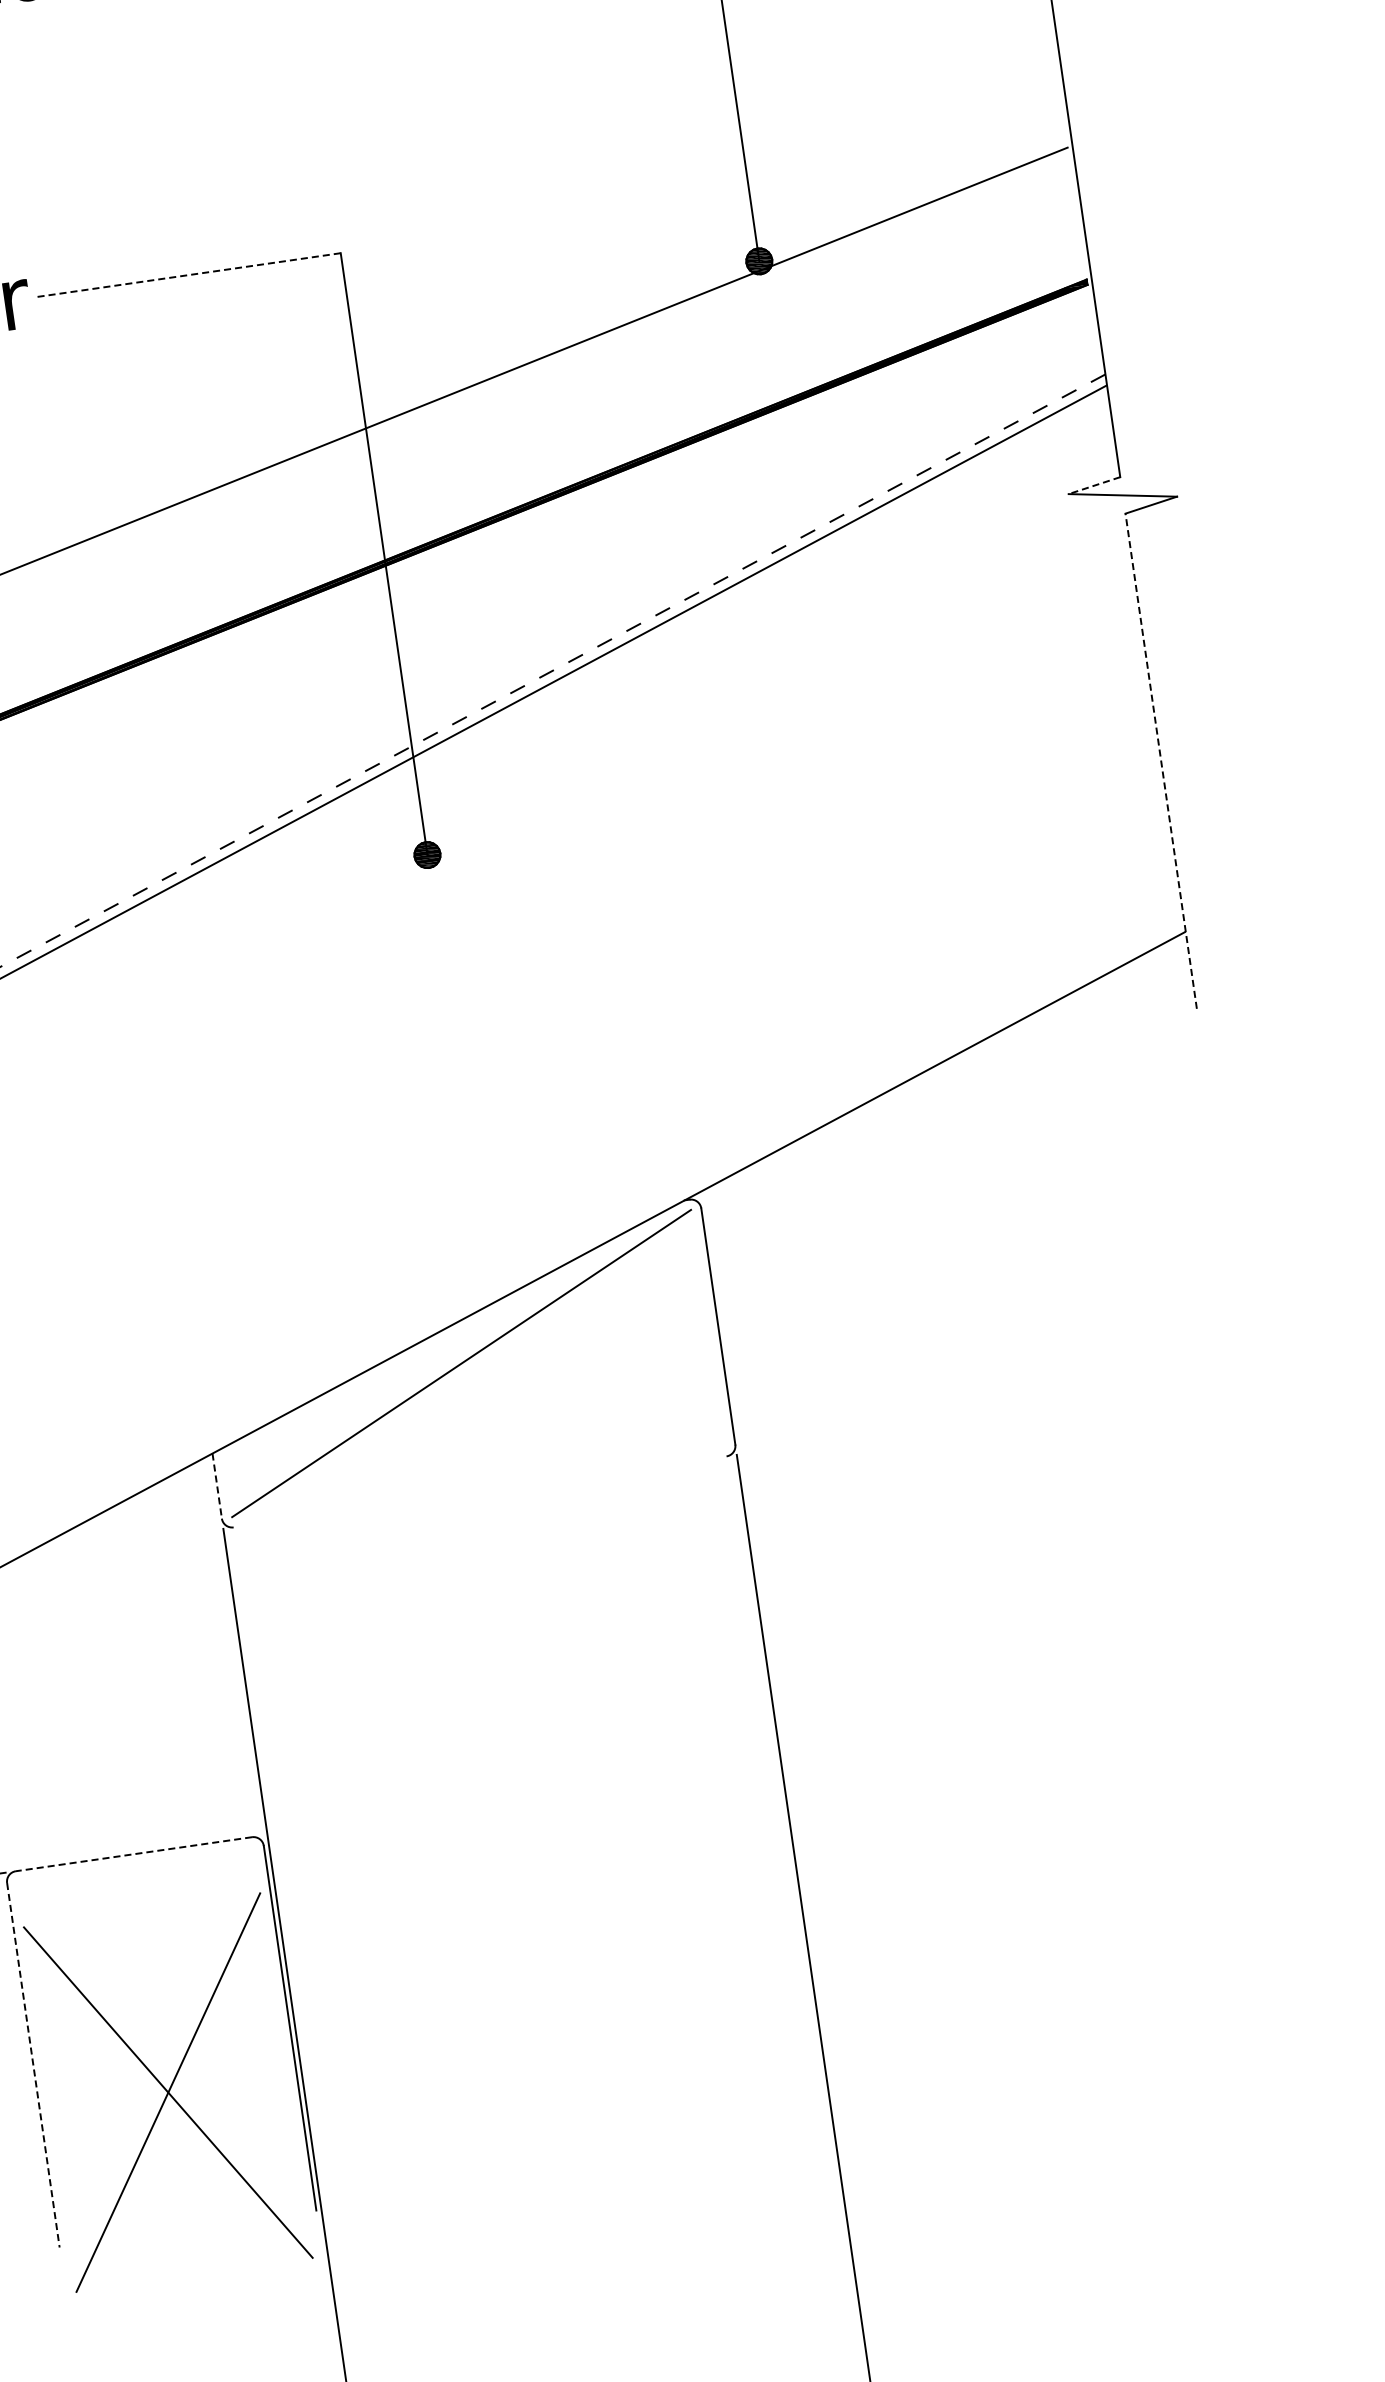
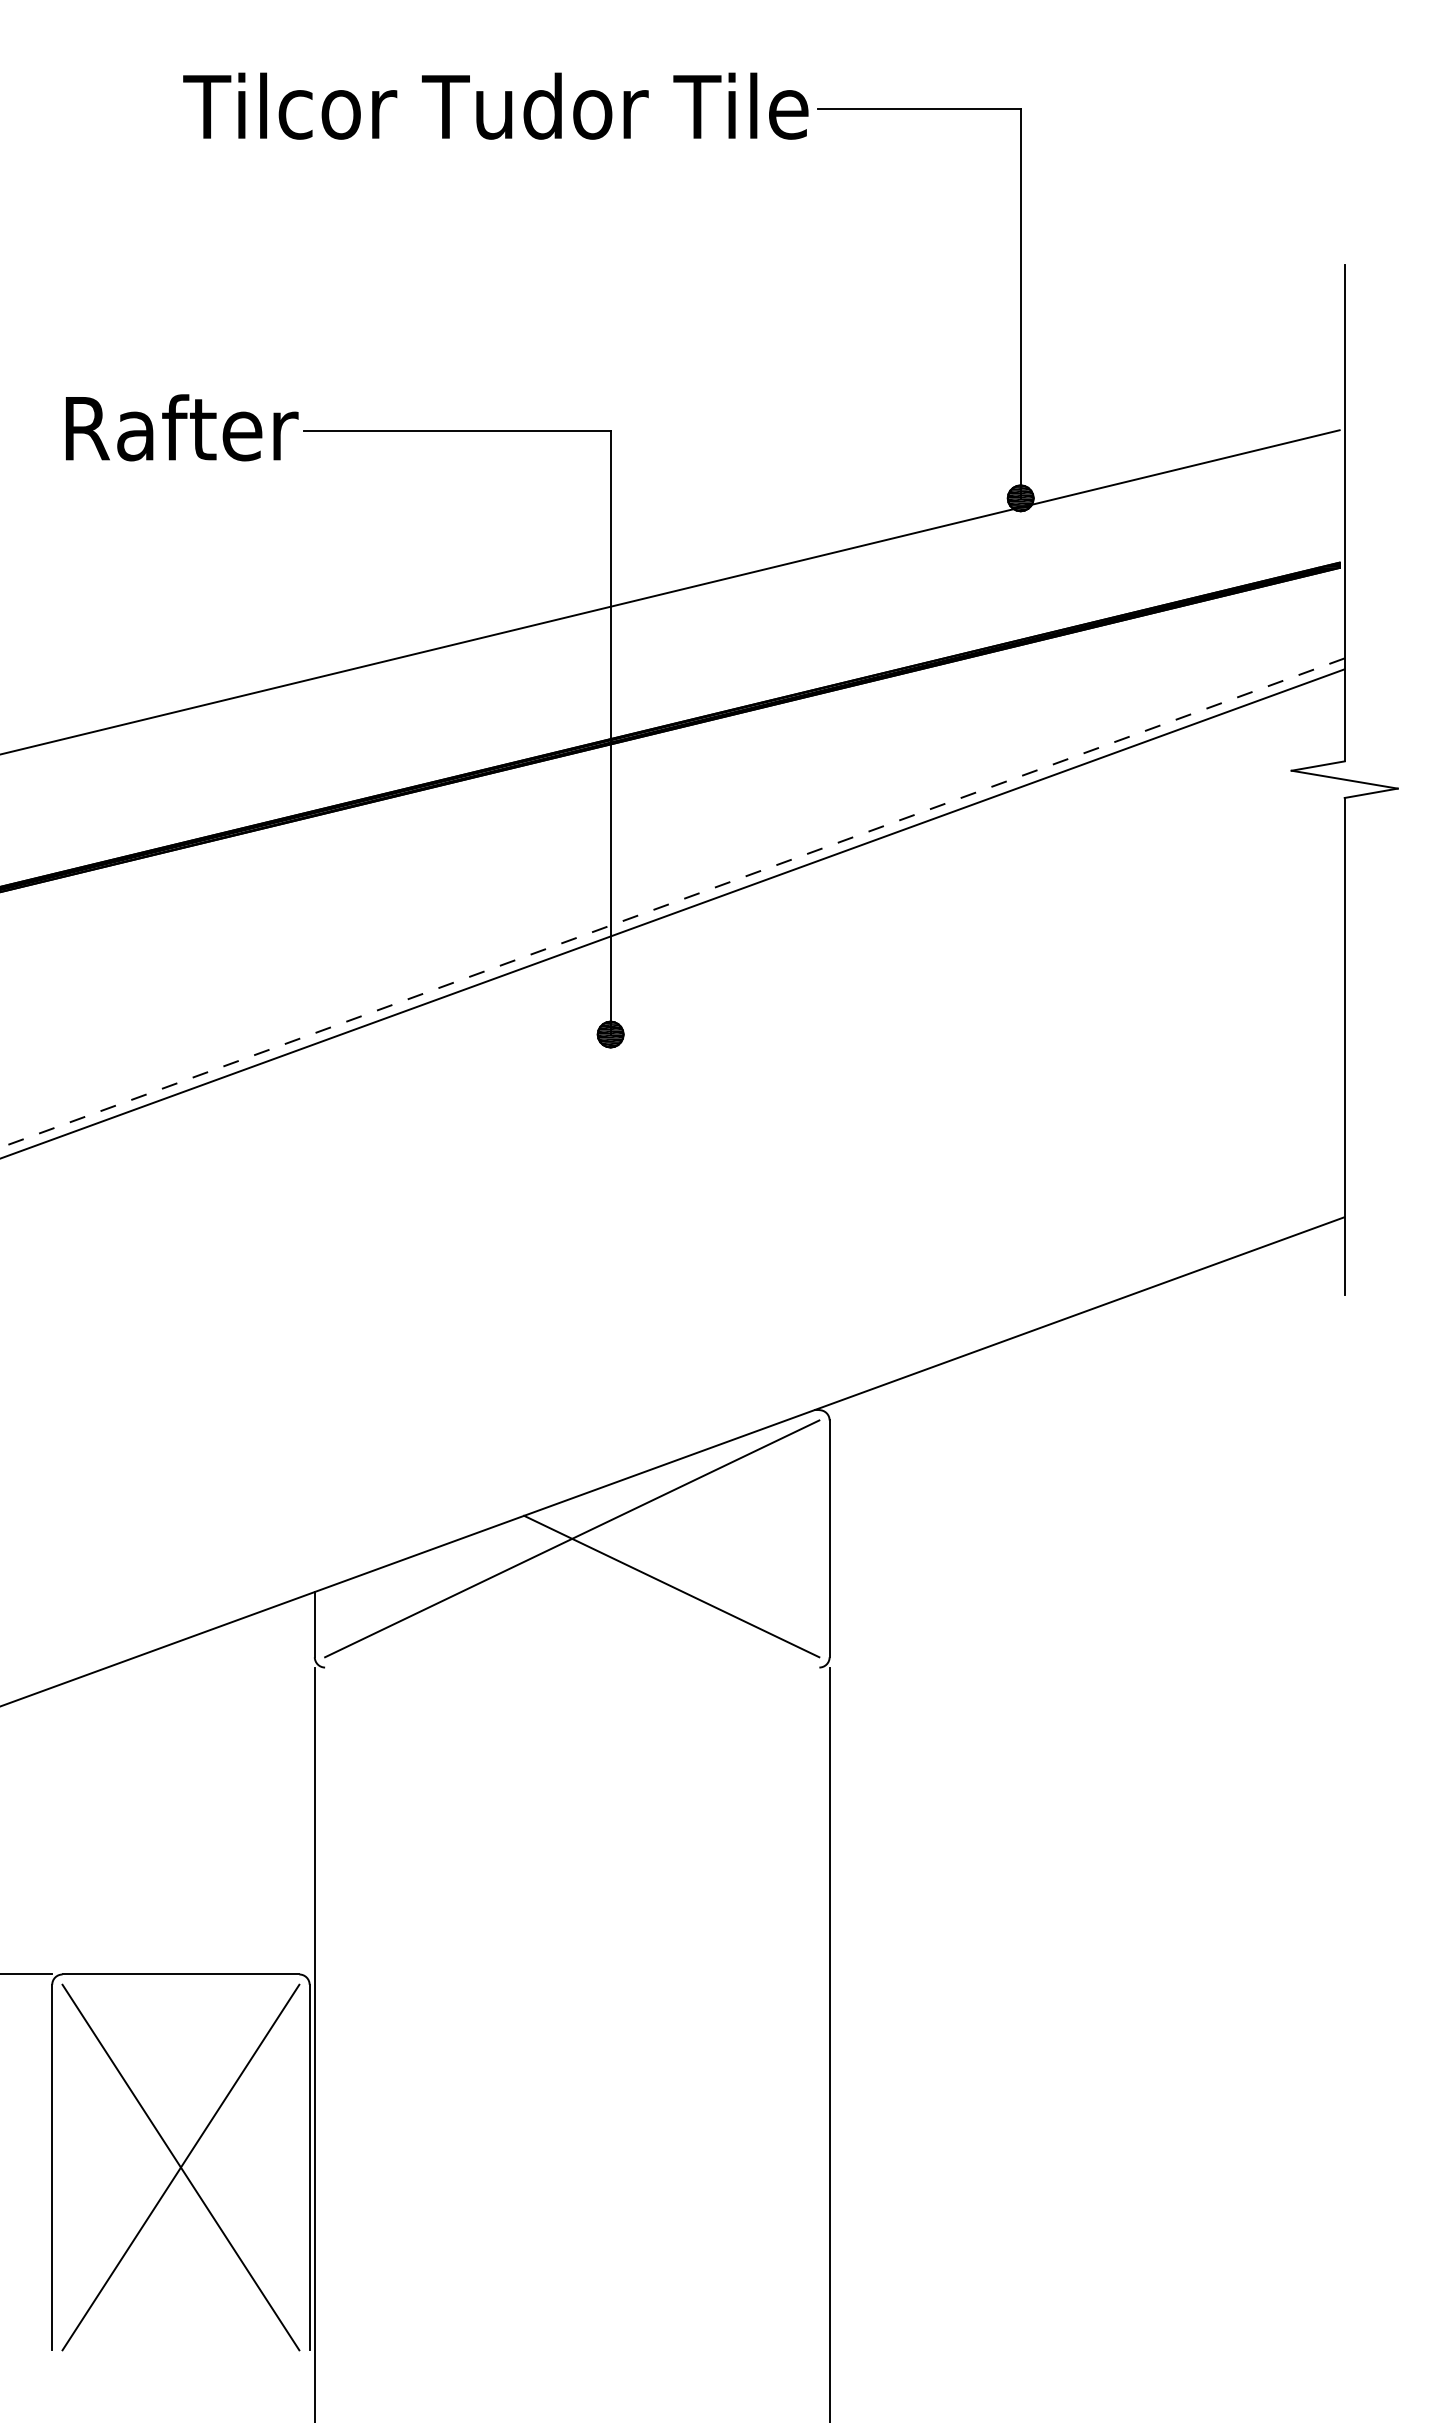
line: (187, 275) -> (456, 431), dashed -> solid
line: (1094, 486) -> (1318, 766), dashed -> solid
line: (1160, 760) -> (1344, 1045), dashed -> solid
line: (567, 1396) -> (671, 1586), added
line: (216, 1485) -> (314, 1624), dashed -> solid
line: (133, 1854) -> (180, 1974), dashed -> solid
line: (33, 2065) -> (52, 2167), dashed -> solid
part: (167, 2092) -> (180, 2167), moved

